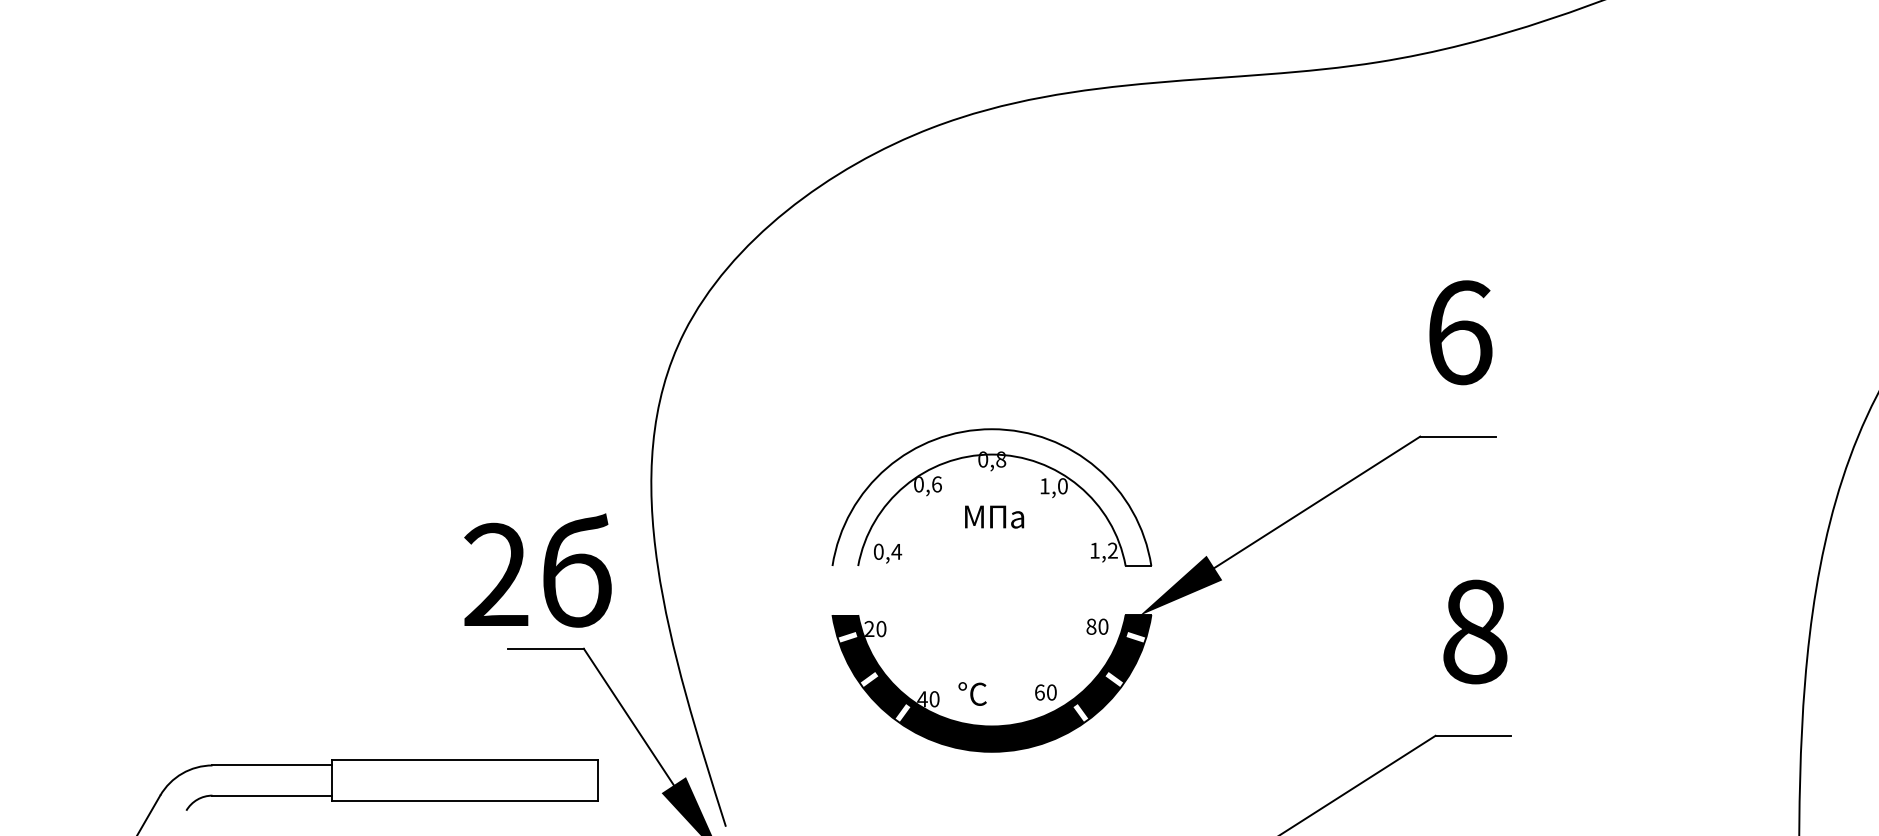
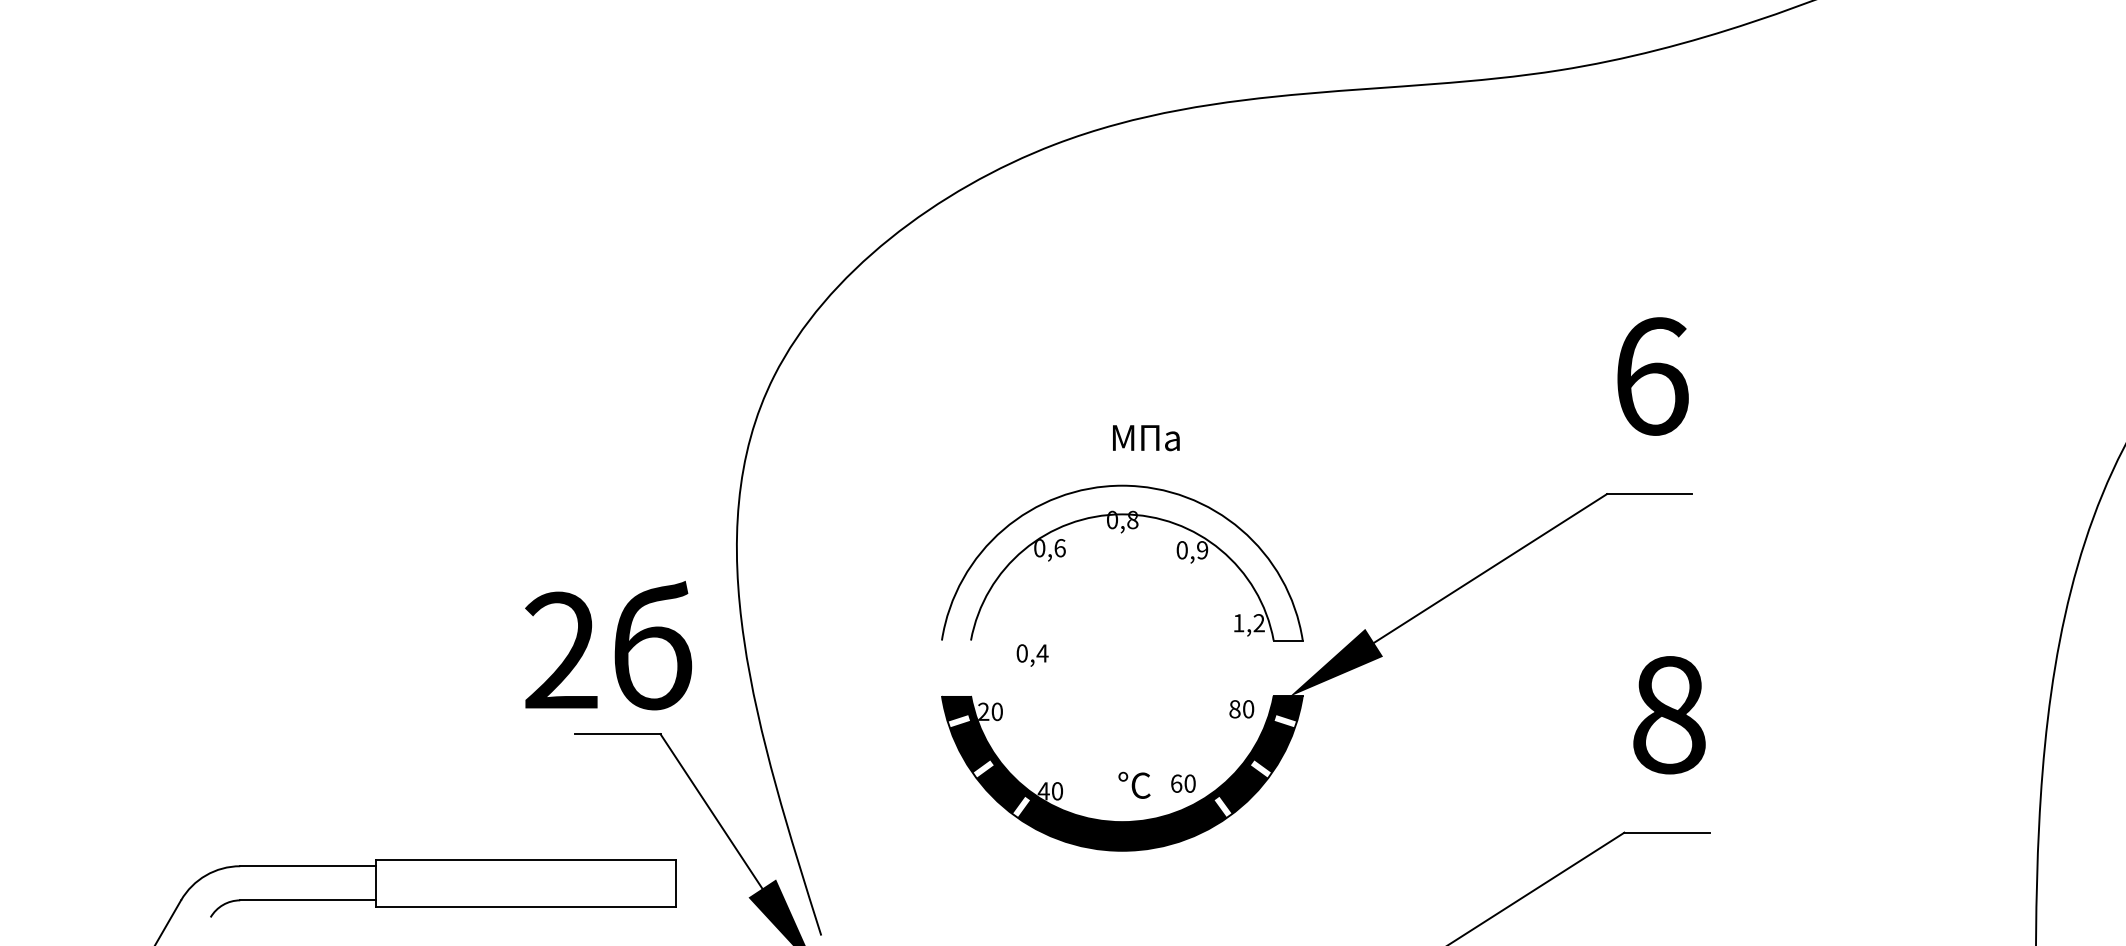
text: (1053, 486) -> (1192, 550), 1,0 -> 0,9
text: (994, 517) -> (1146, 438), moved
text: (887, 553) -> (1032, 655), moved
text: (972, 693) -> (1134, 784), moved

